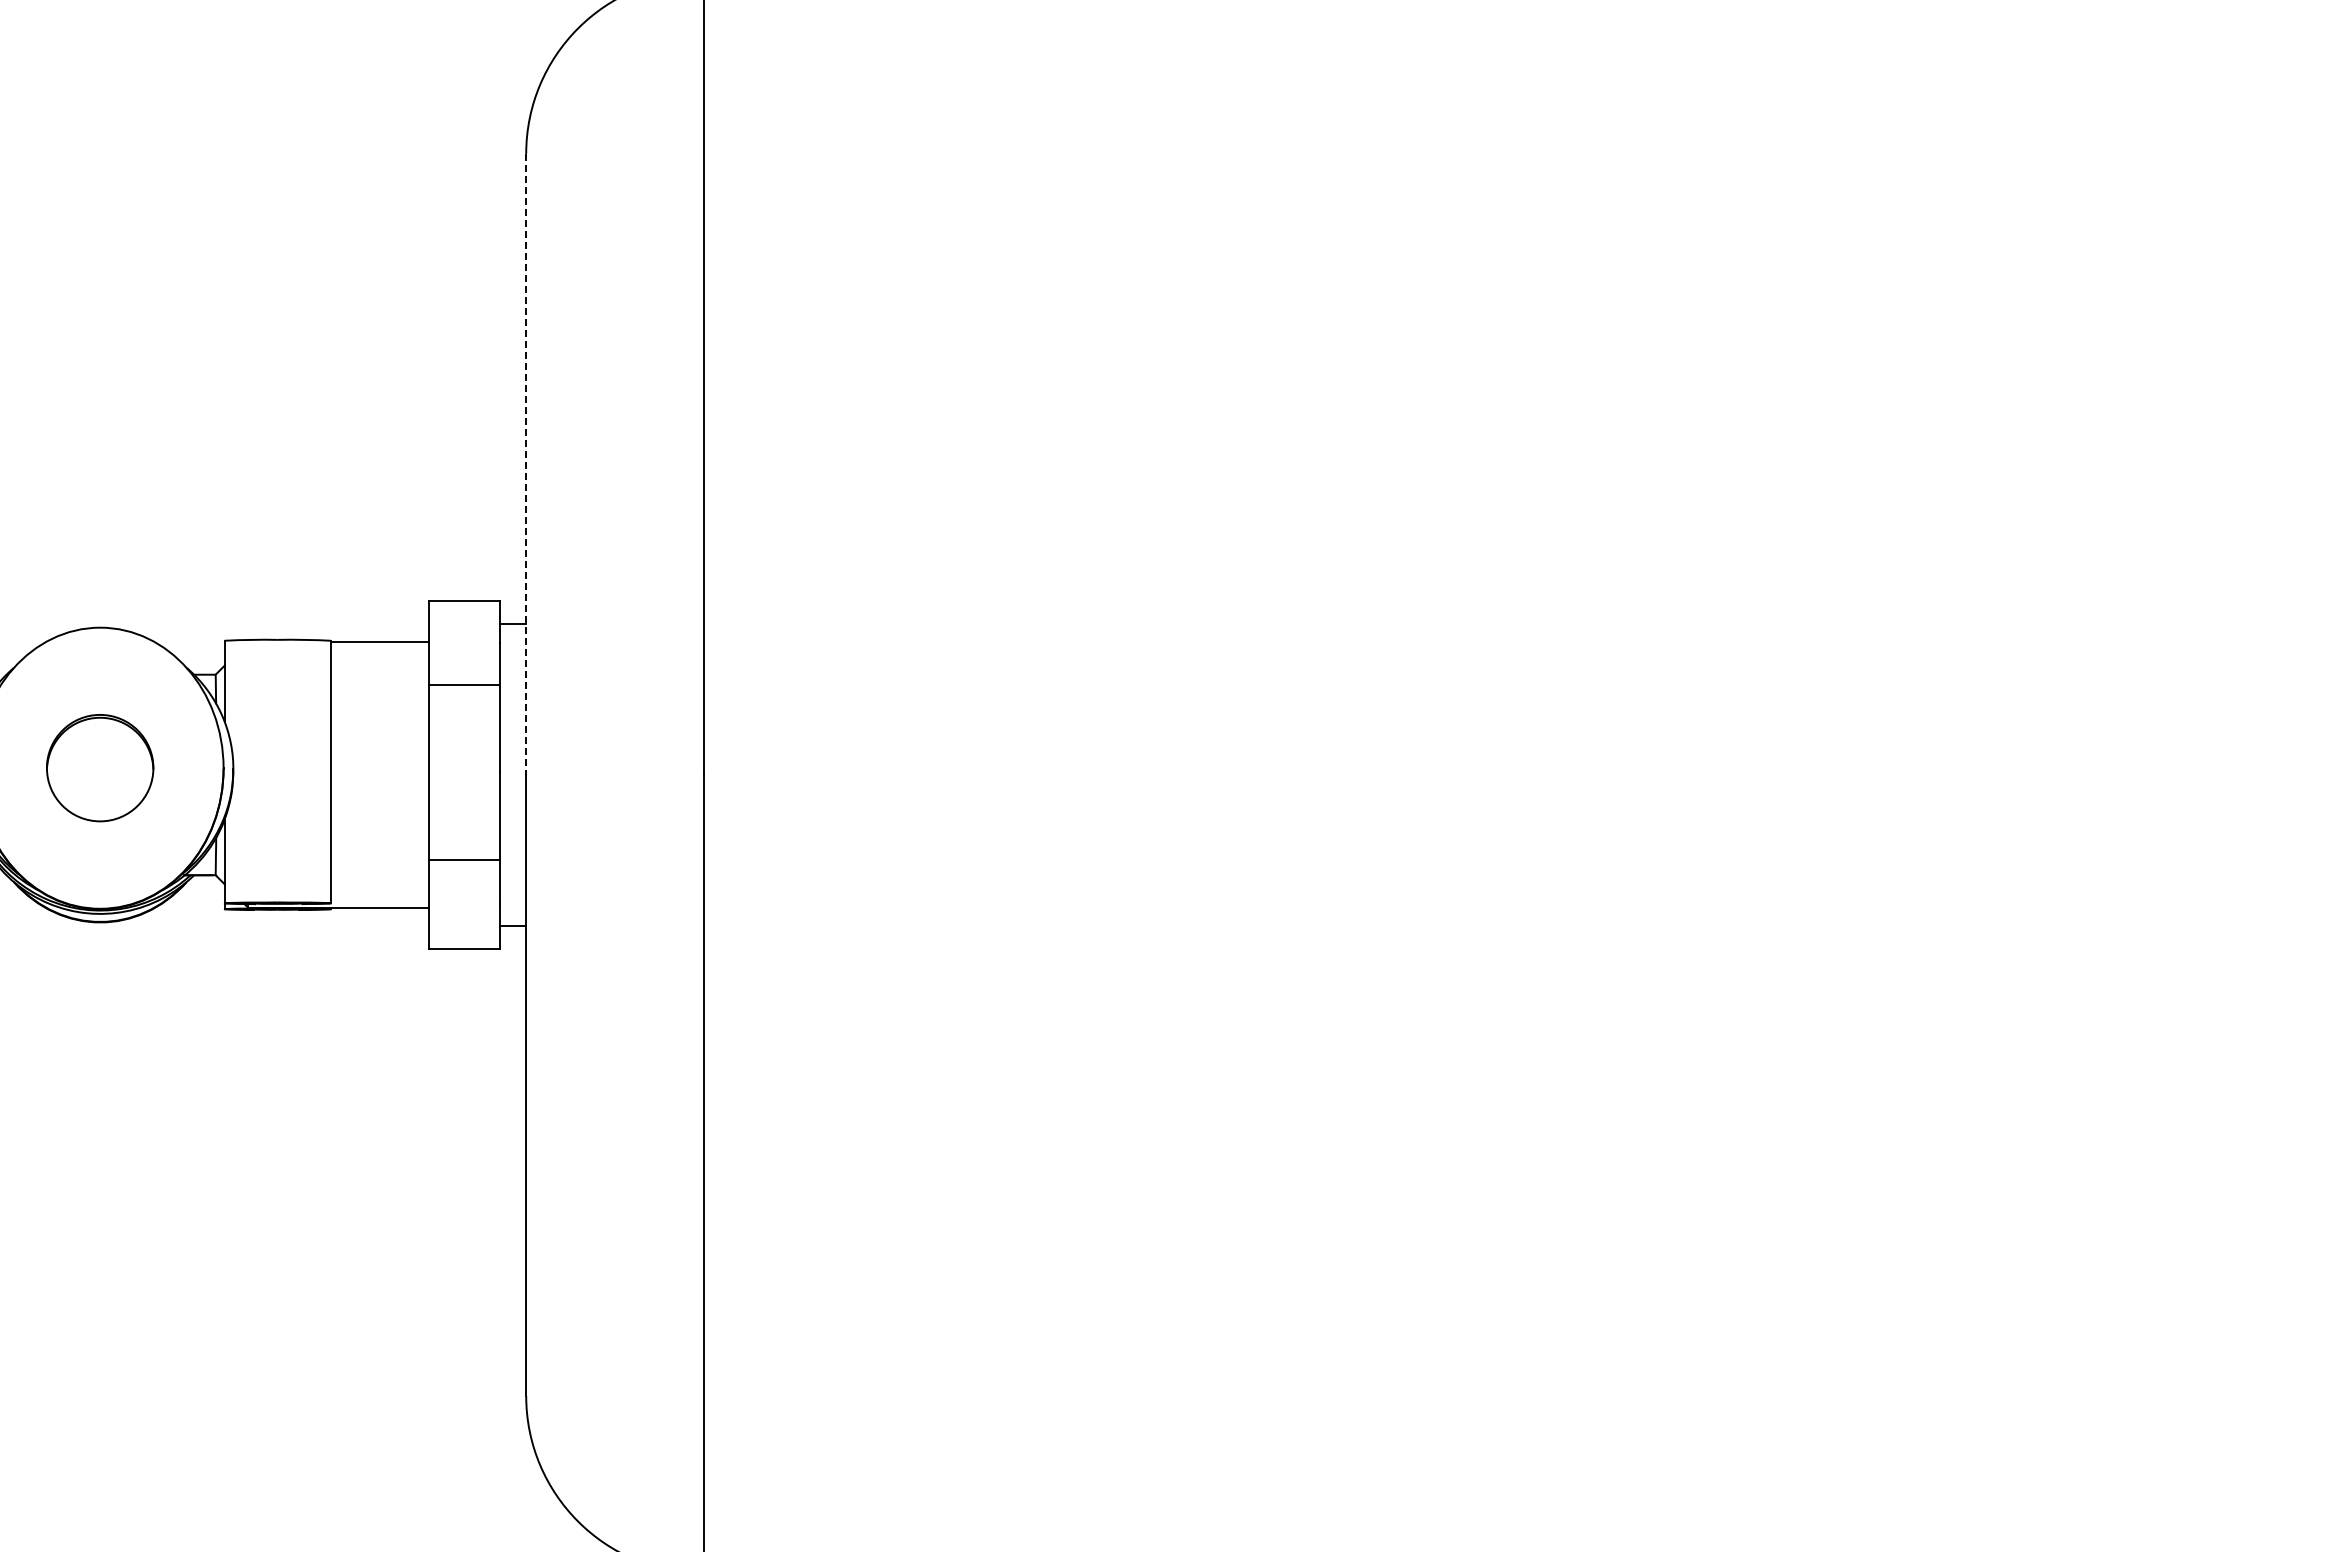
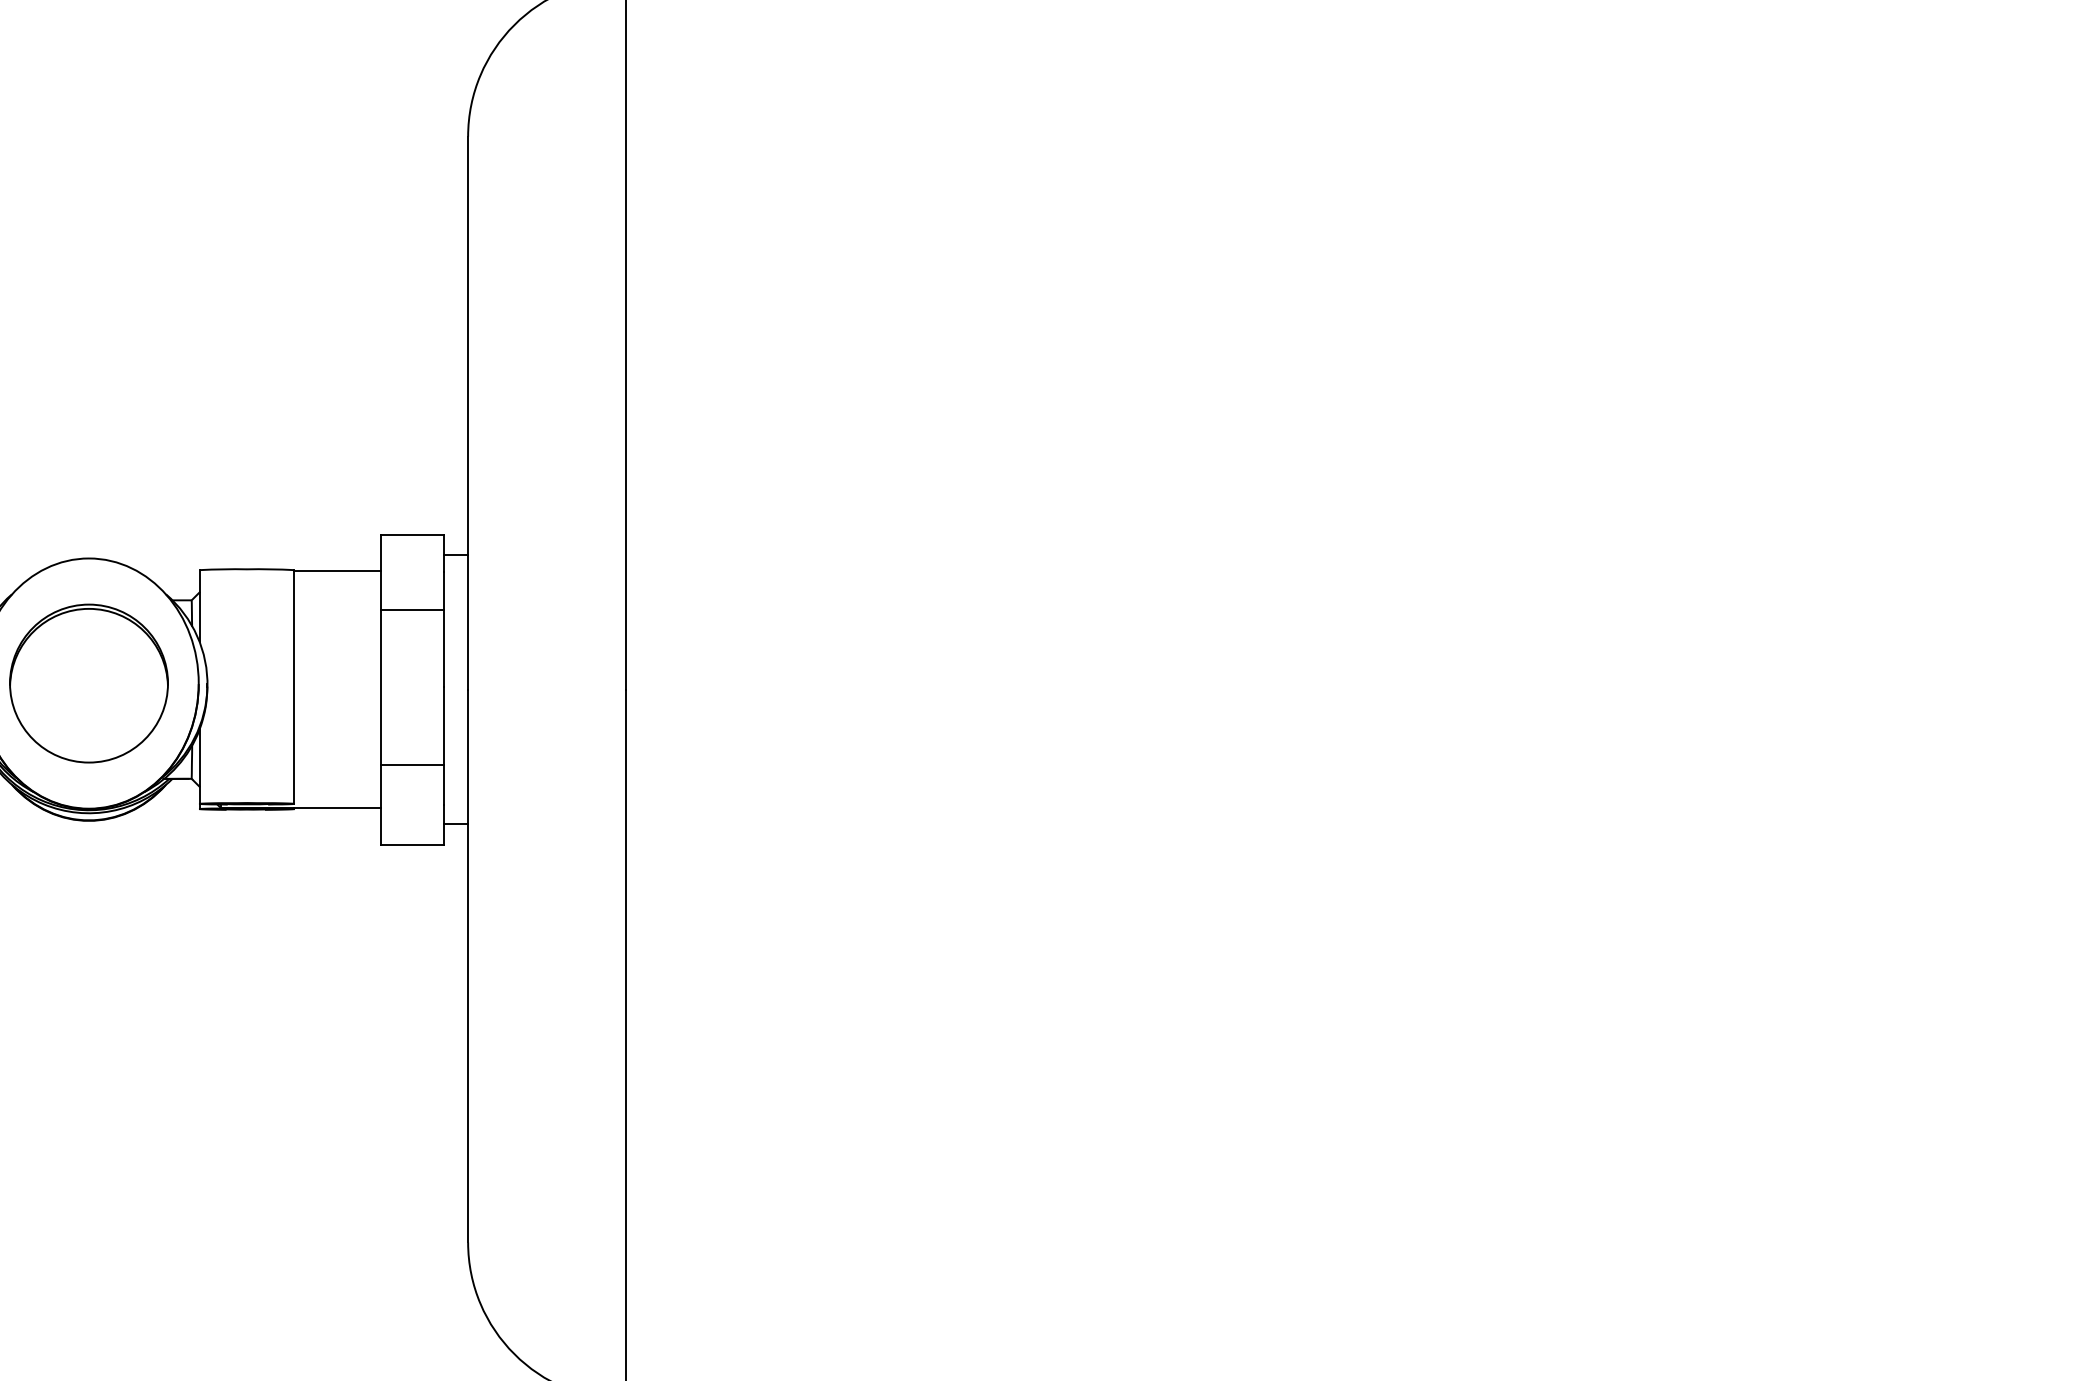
line: (526, 464) -> (468, 413), dashed -> solid
part: (99, 767) -> (88, 682), size x1.67

